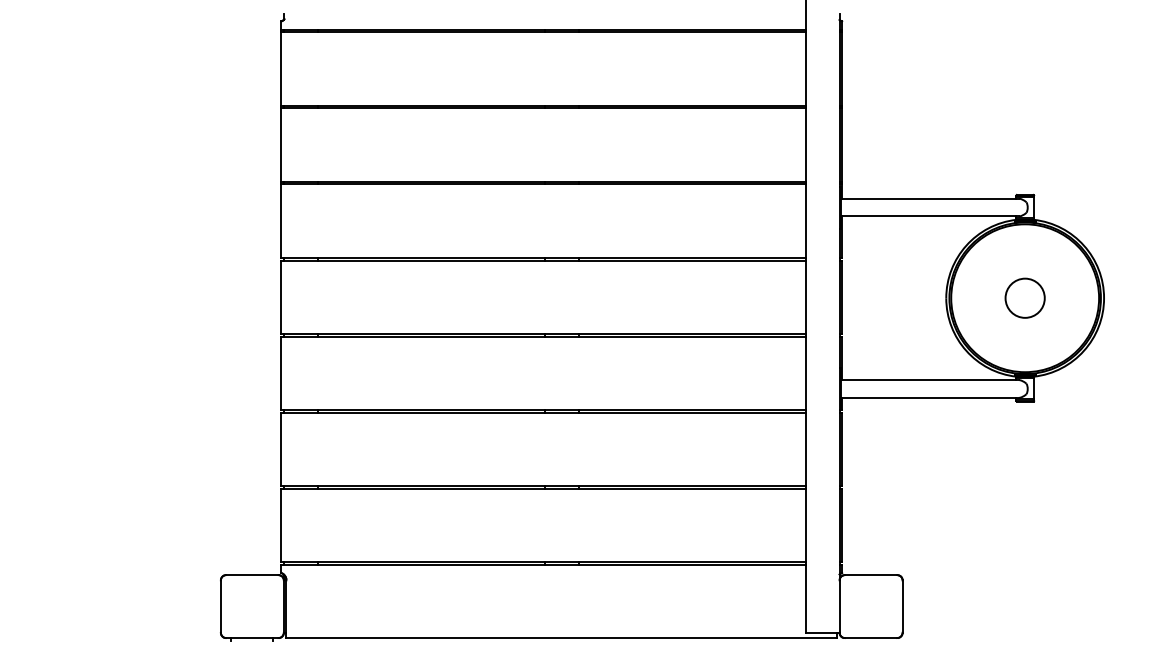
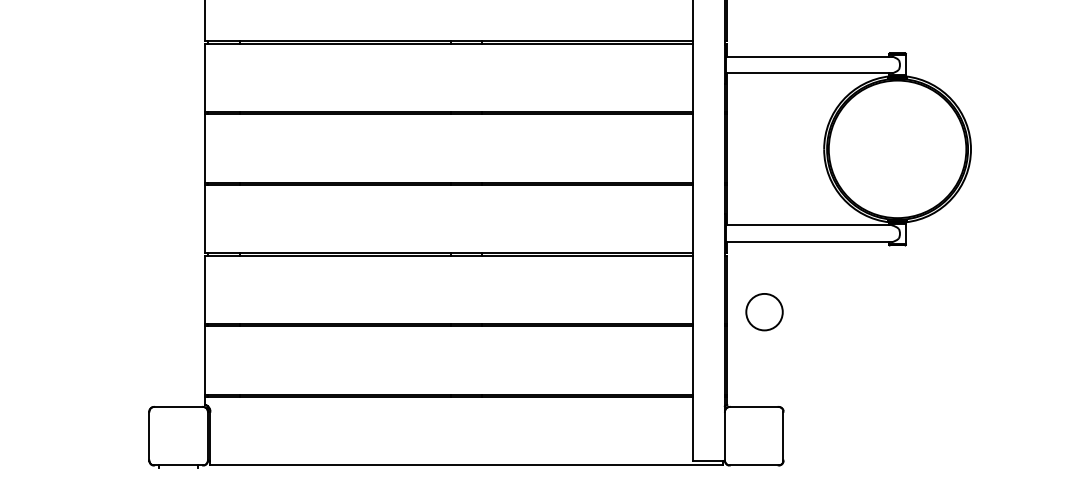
circle: (1024, 297) -> (763, 311), moved

